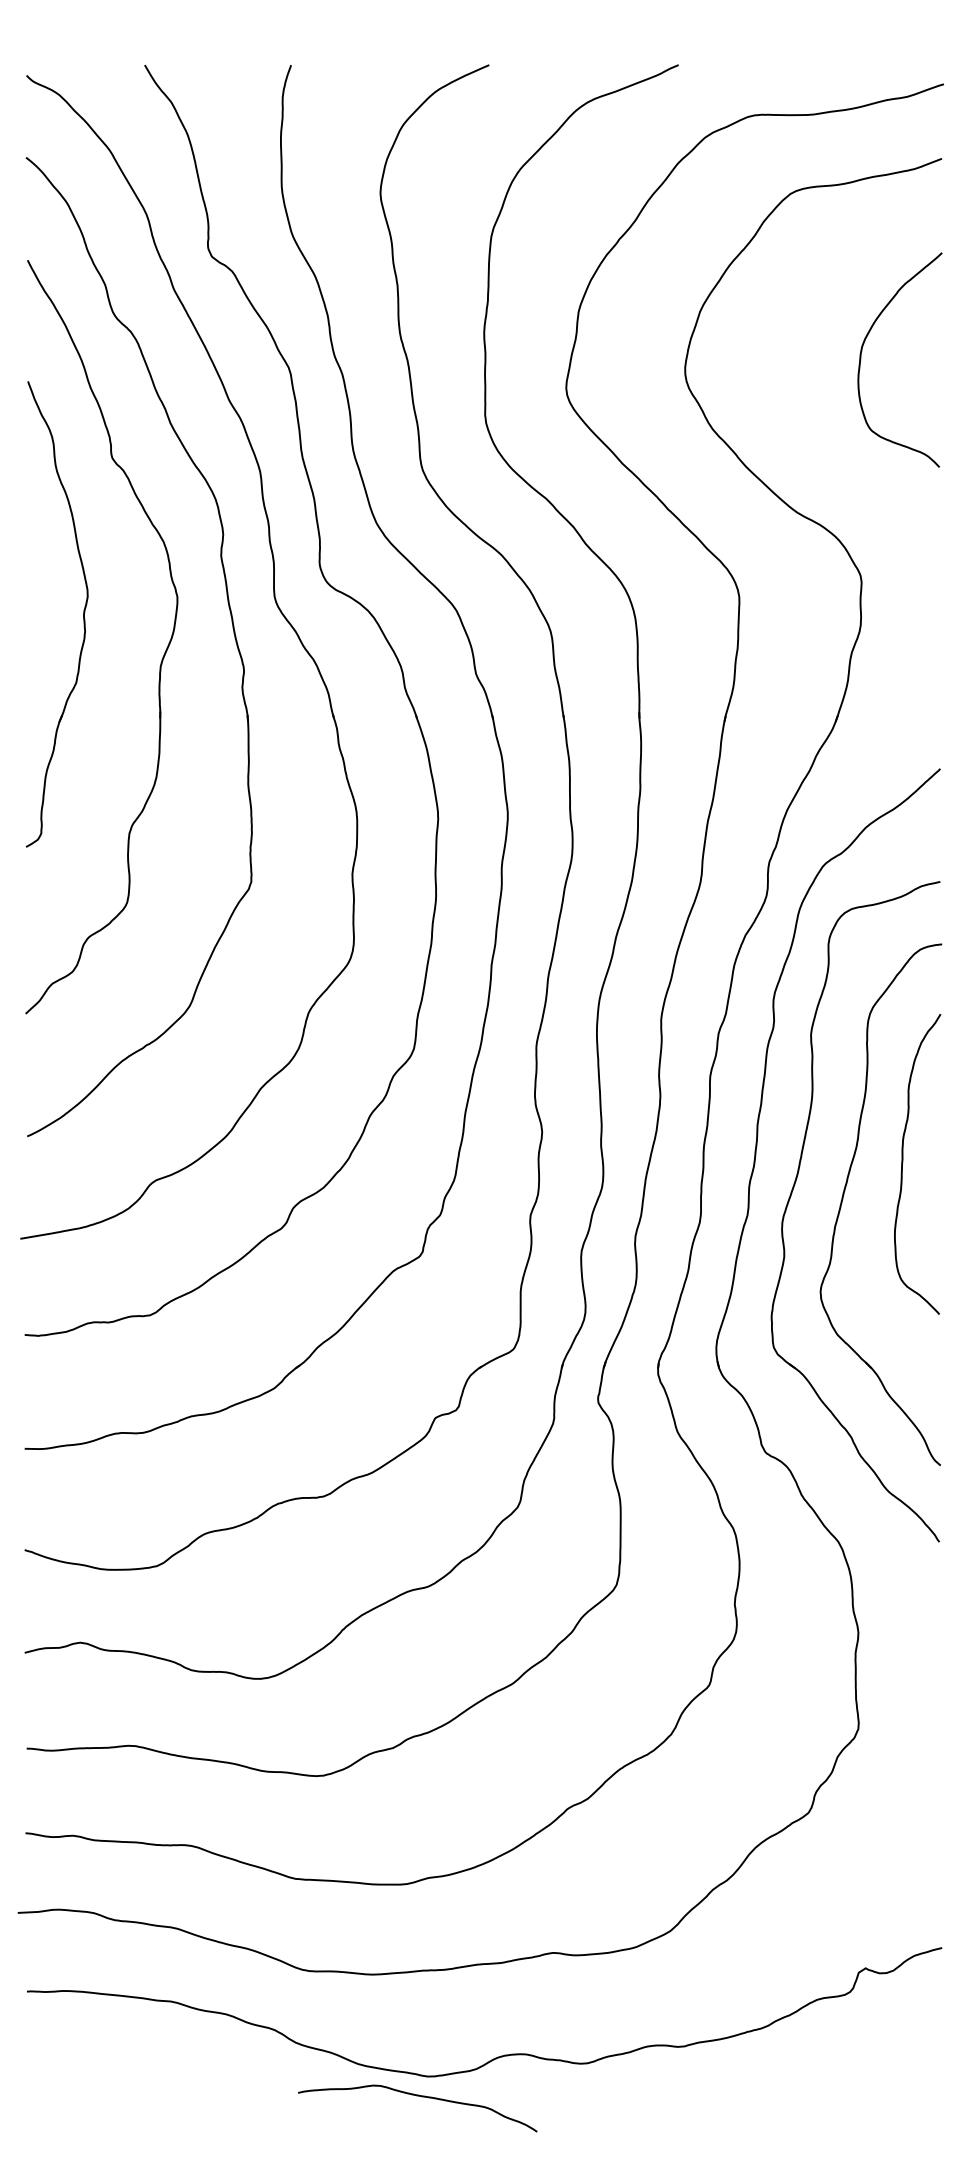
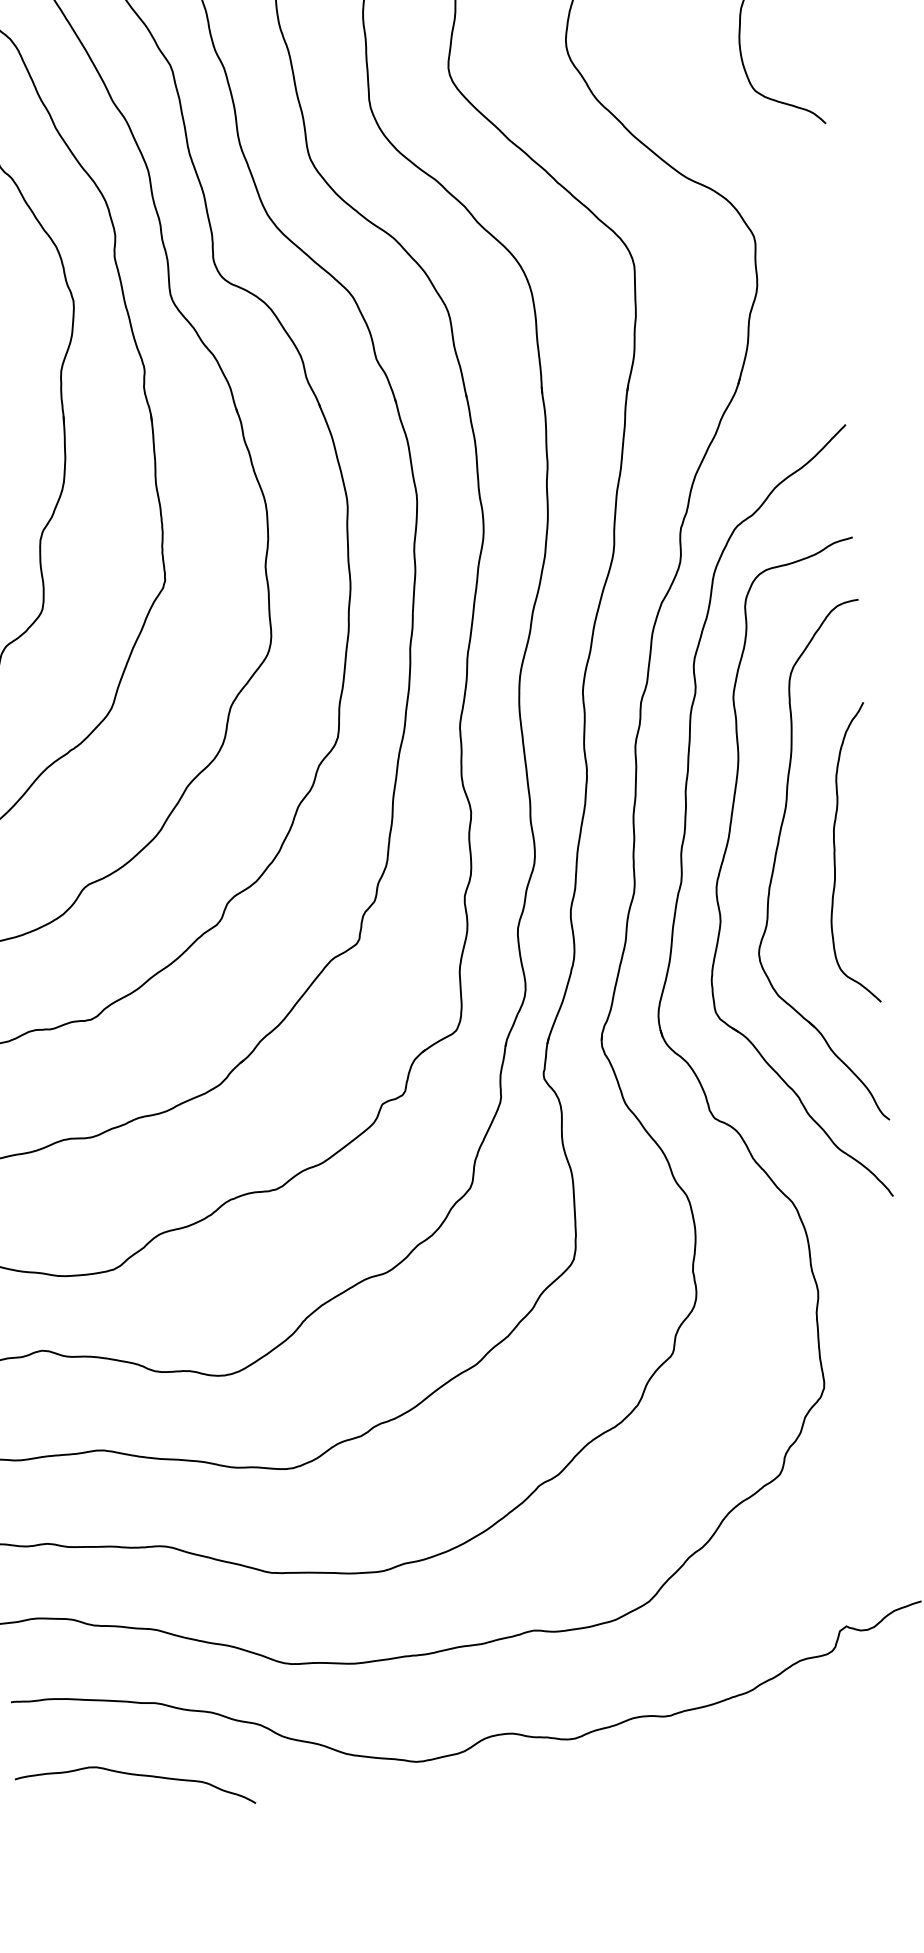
curve: (903, 1162) -> (835, 852), moved
curve: (421, 2097) -> (138, 1776), moved

